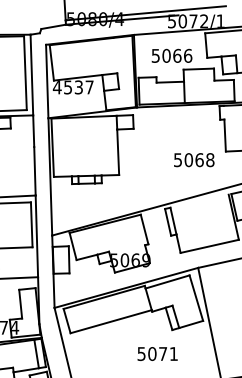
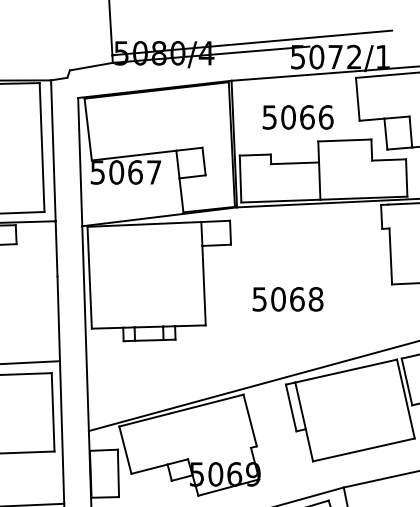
text: (67, 87) -> (115, 172), 4537 -> 5067
text: (194, 160) -> (288, 299), moved
line: (199, 200) -> (346, 369), added

